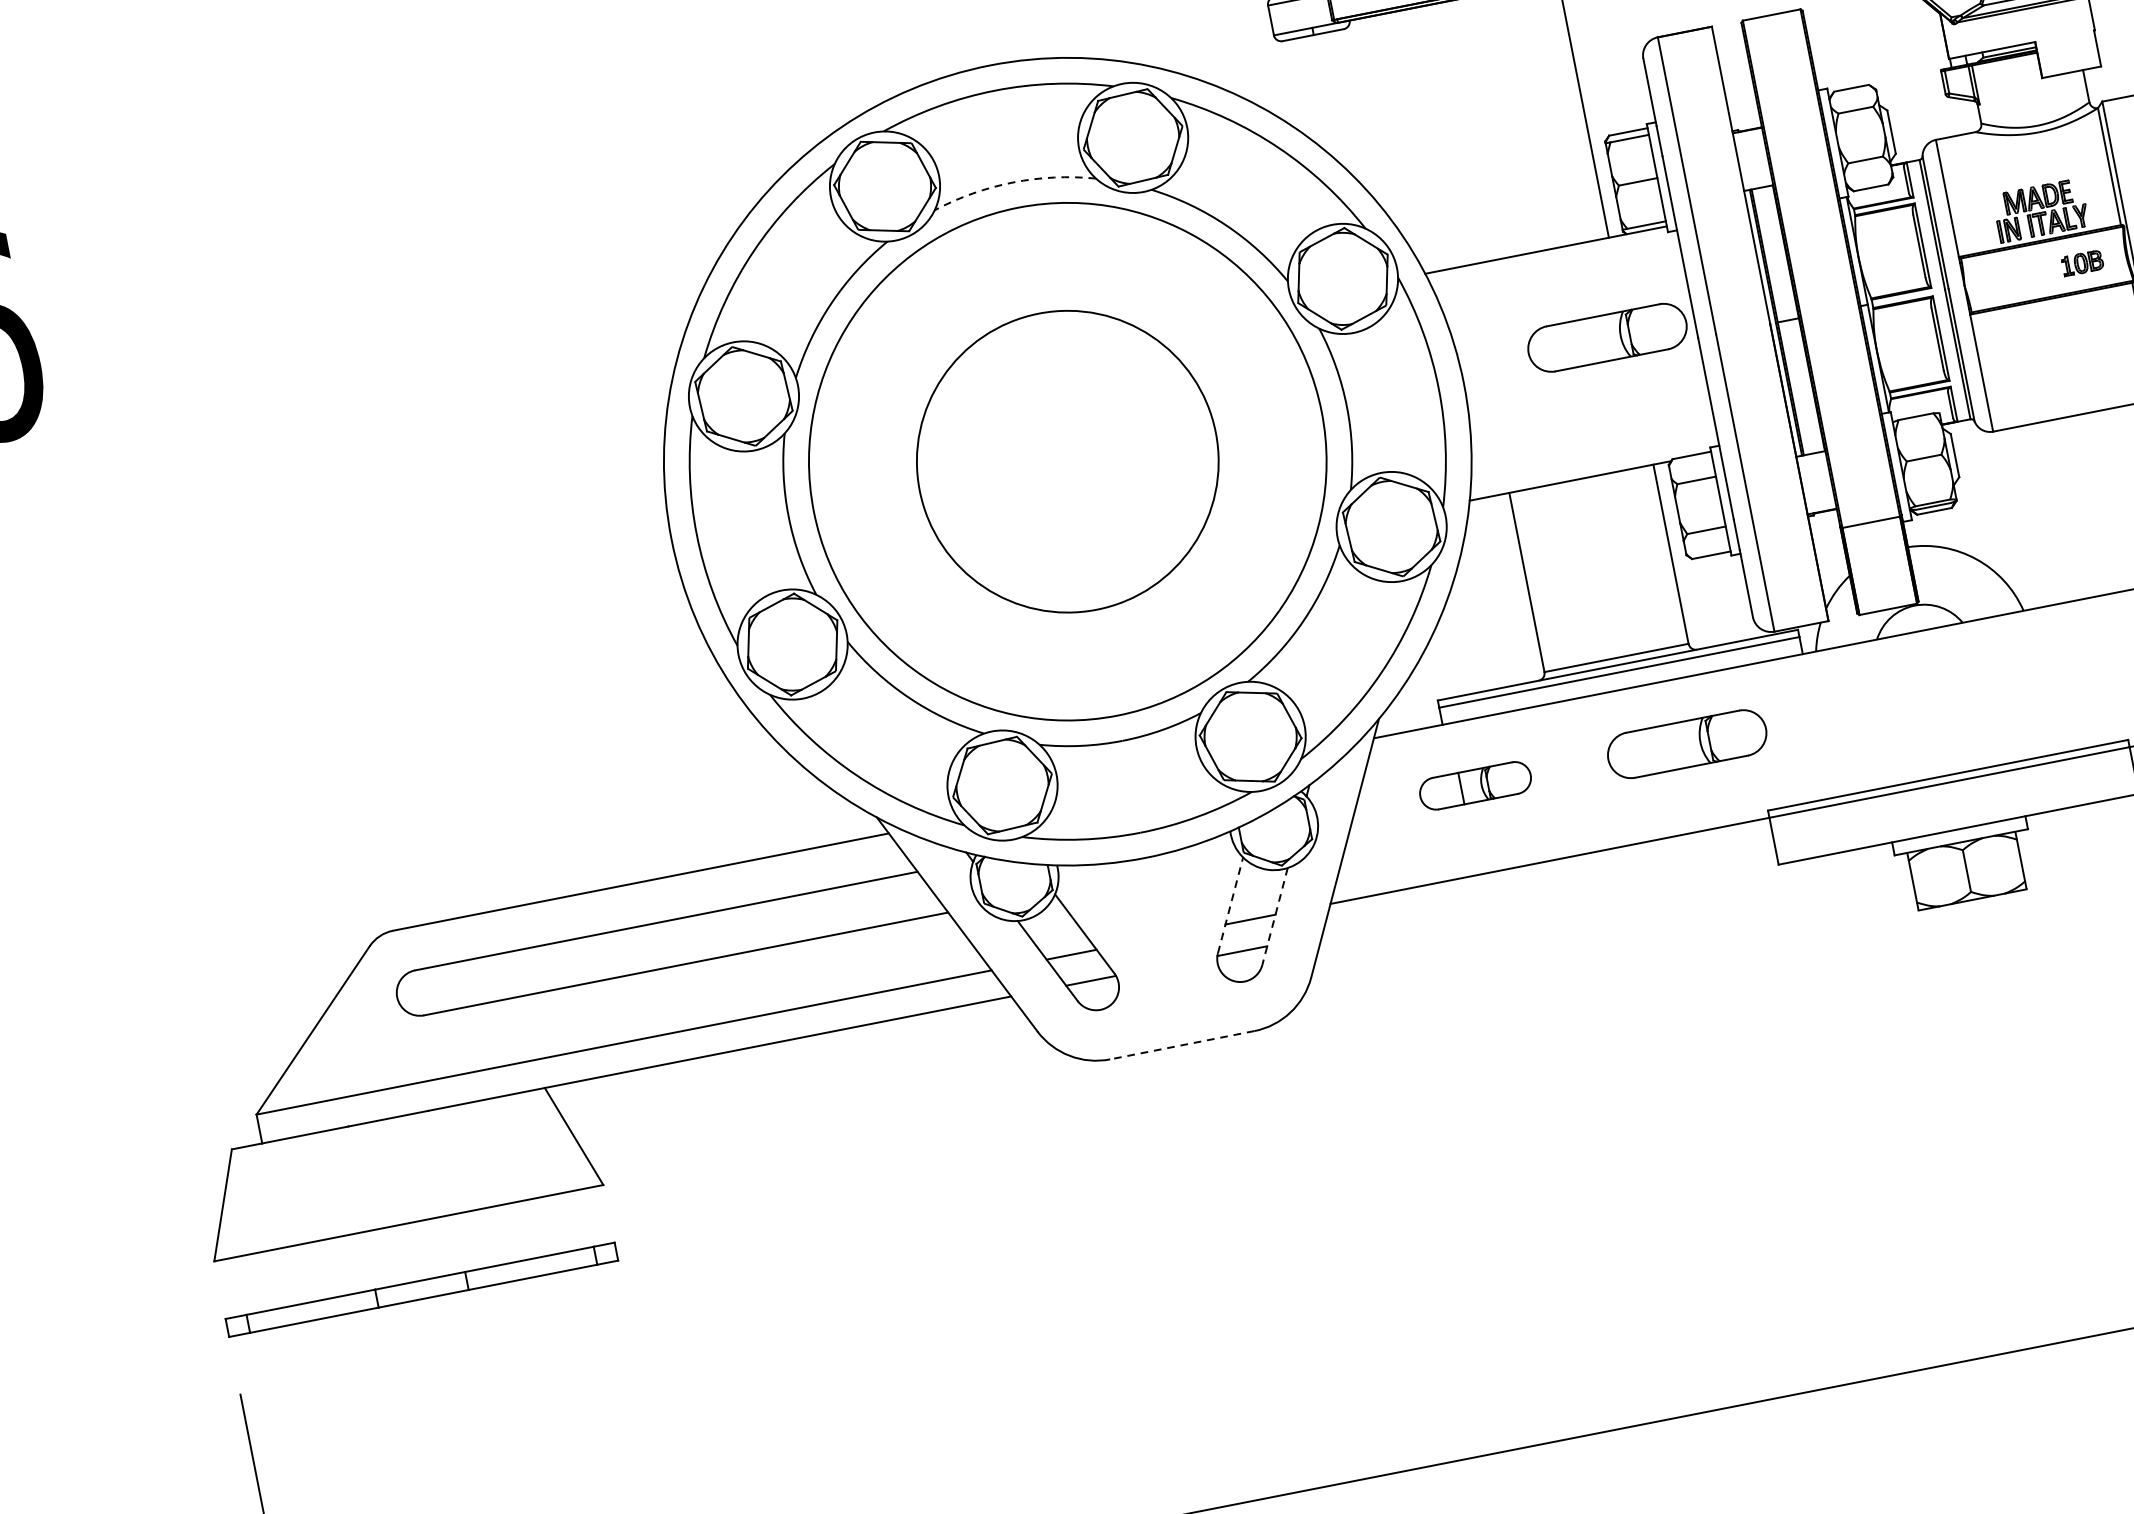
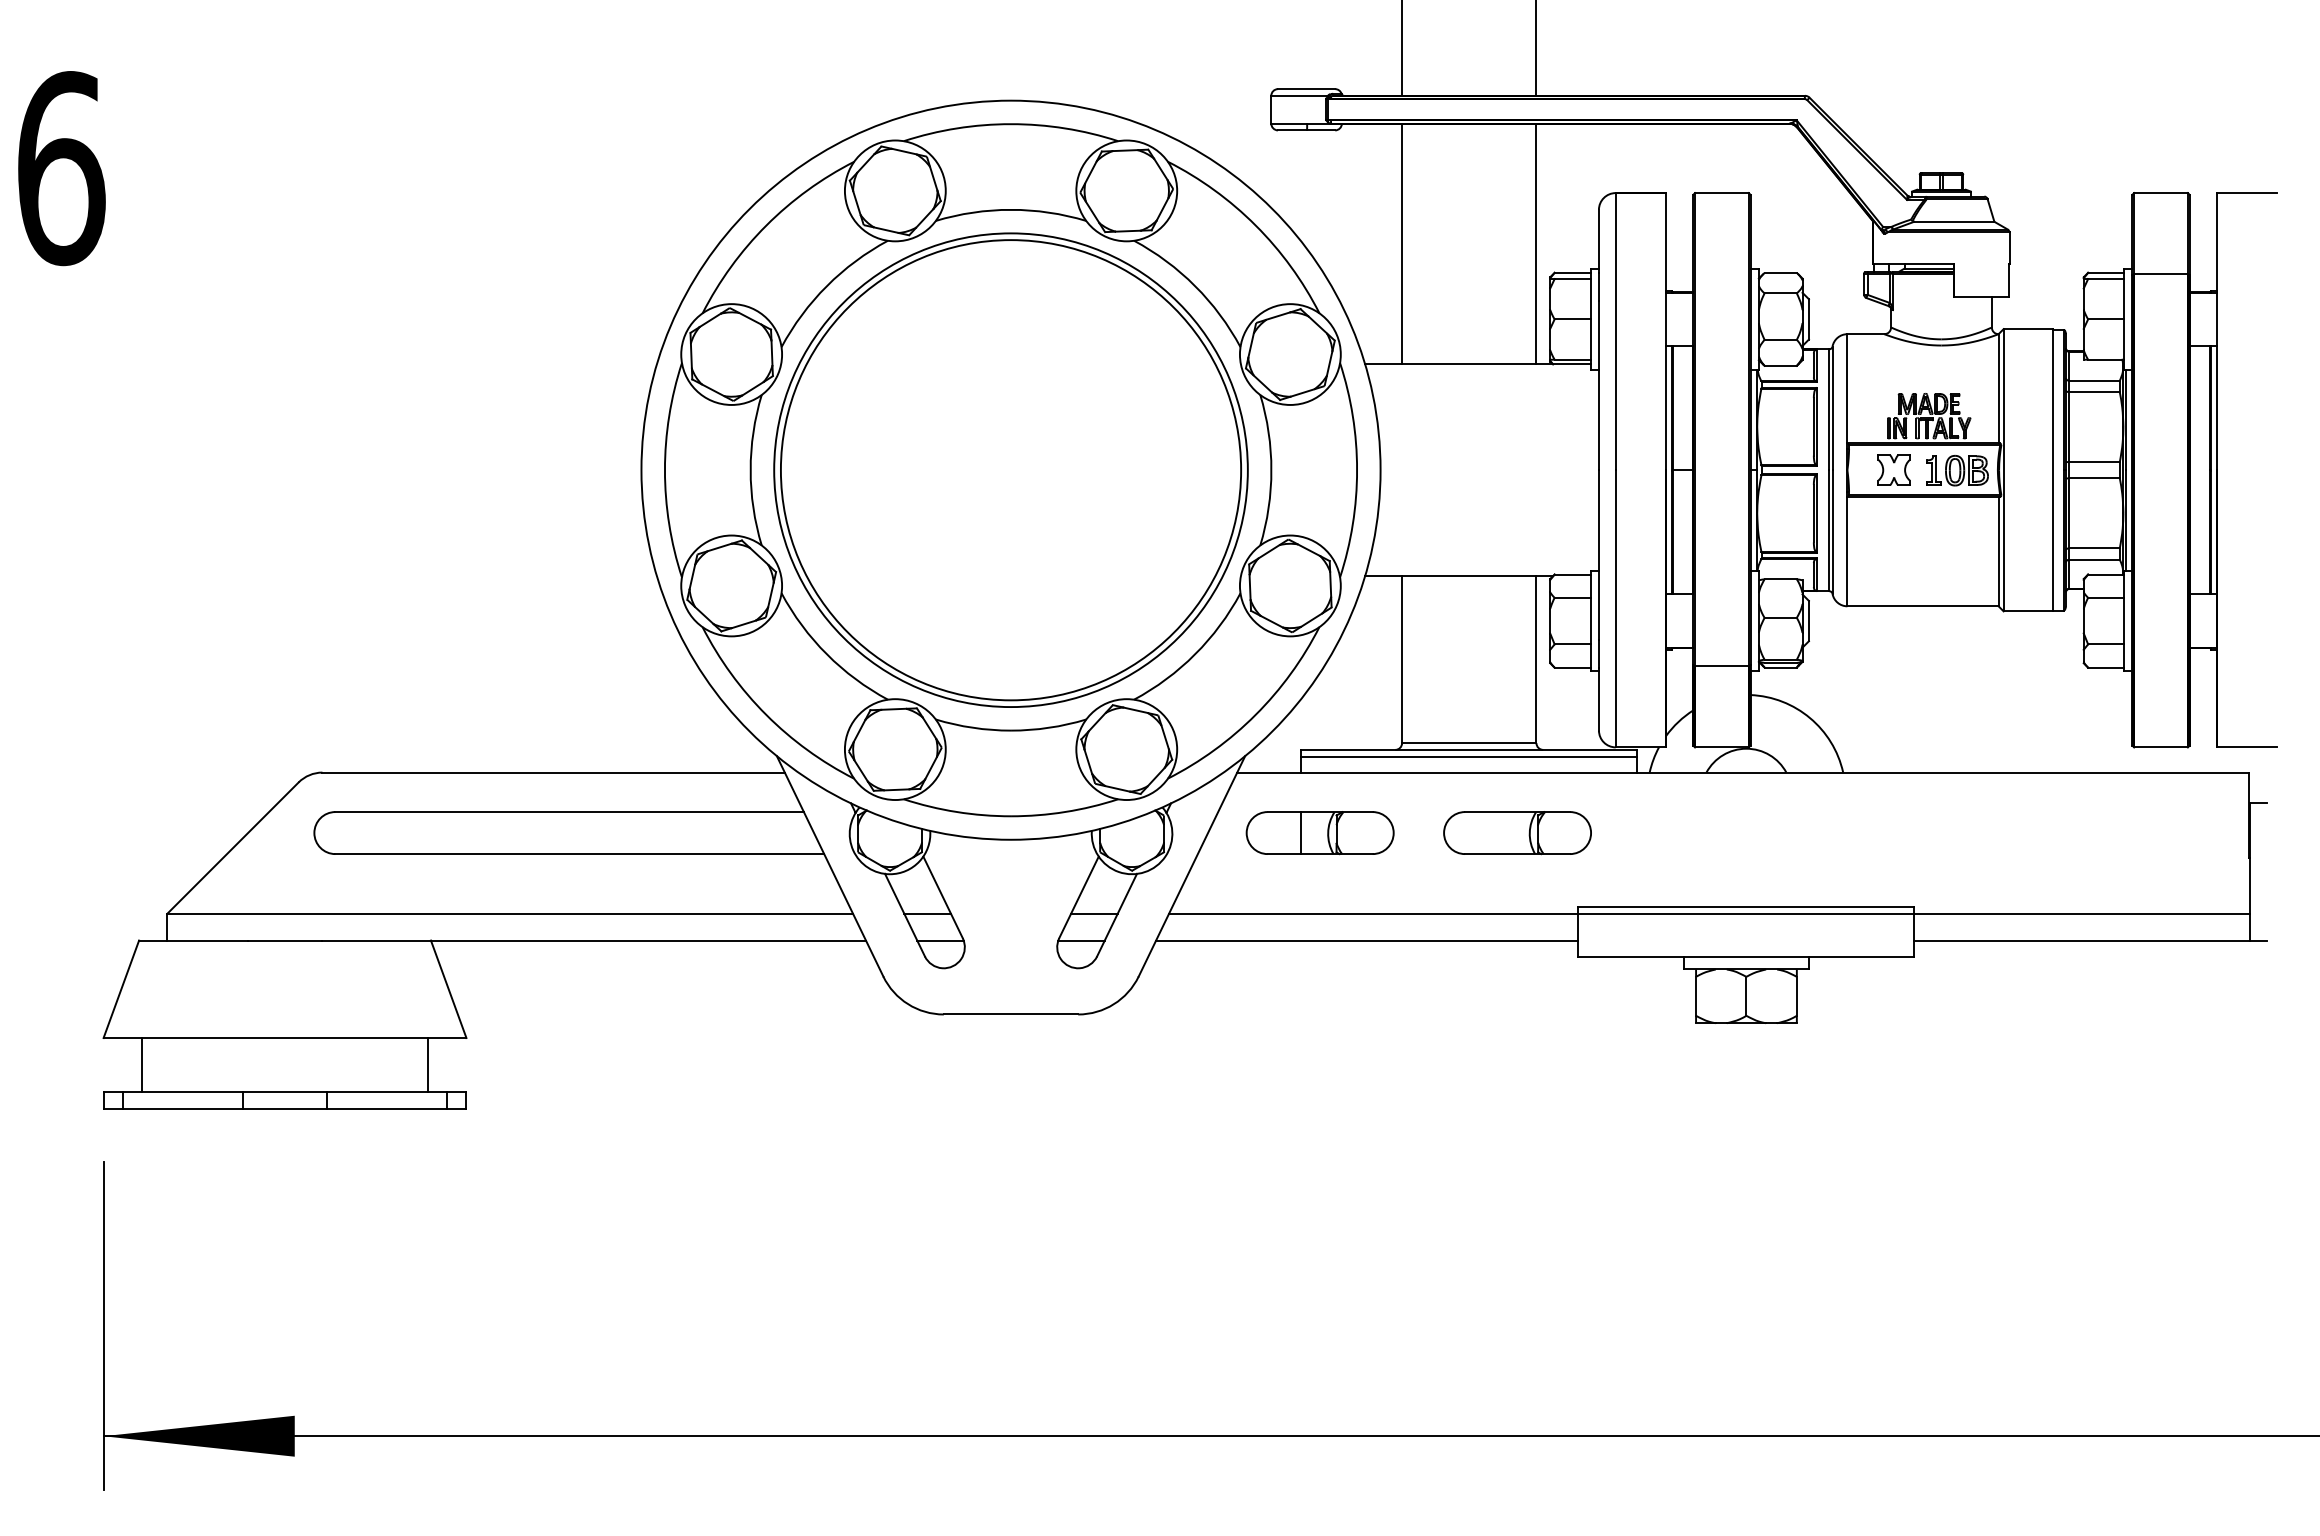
line: (1439, 136) -> (1402, 243), added
arc: (1013, 182) -> (1011, 209), dashed -> solid
part: (2082, 262) -> (1957, 470), size x1.67
part: (2013, 275) -> (1893, 469), added
part: (1607, 338) -> (1517, 454), removed
circle: (1067, 462) -> (1010, 470), size x1.67
part: (1474, 786) -> (1319, 833), size x1.43
line: (1548, 890) -> (1367, 940), added
line: (1230, 904) -> (1079, 896), dashed -> solid
line: (1275, 916) -> (1117, 915), dashed -> solid
line: (1181, 1045) -> (1010, 1014), dashed -> solid
line: (567, 1221) -> (427, 1064), added
line: (261, 1281) -> (142, 1064), added

